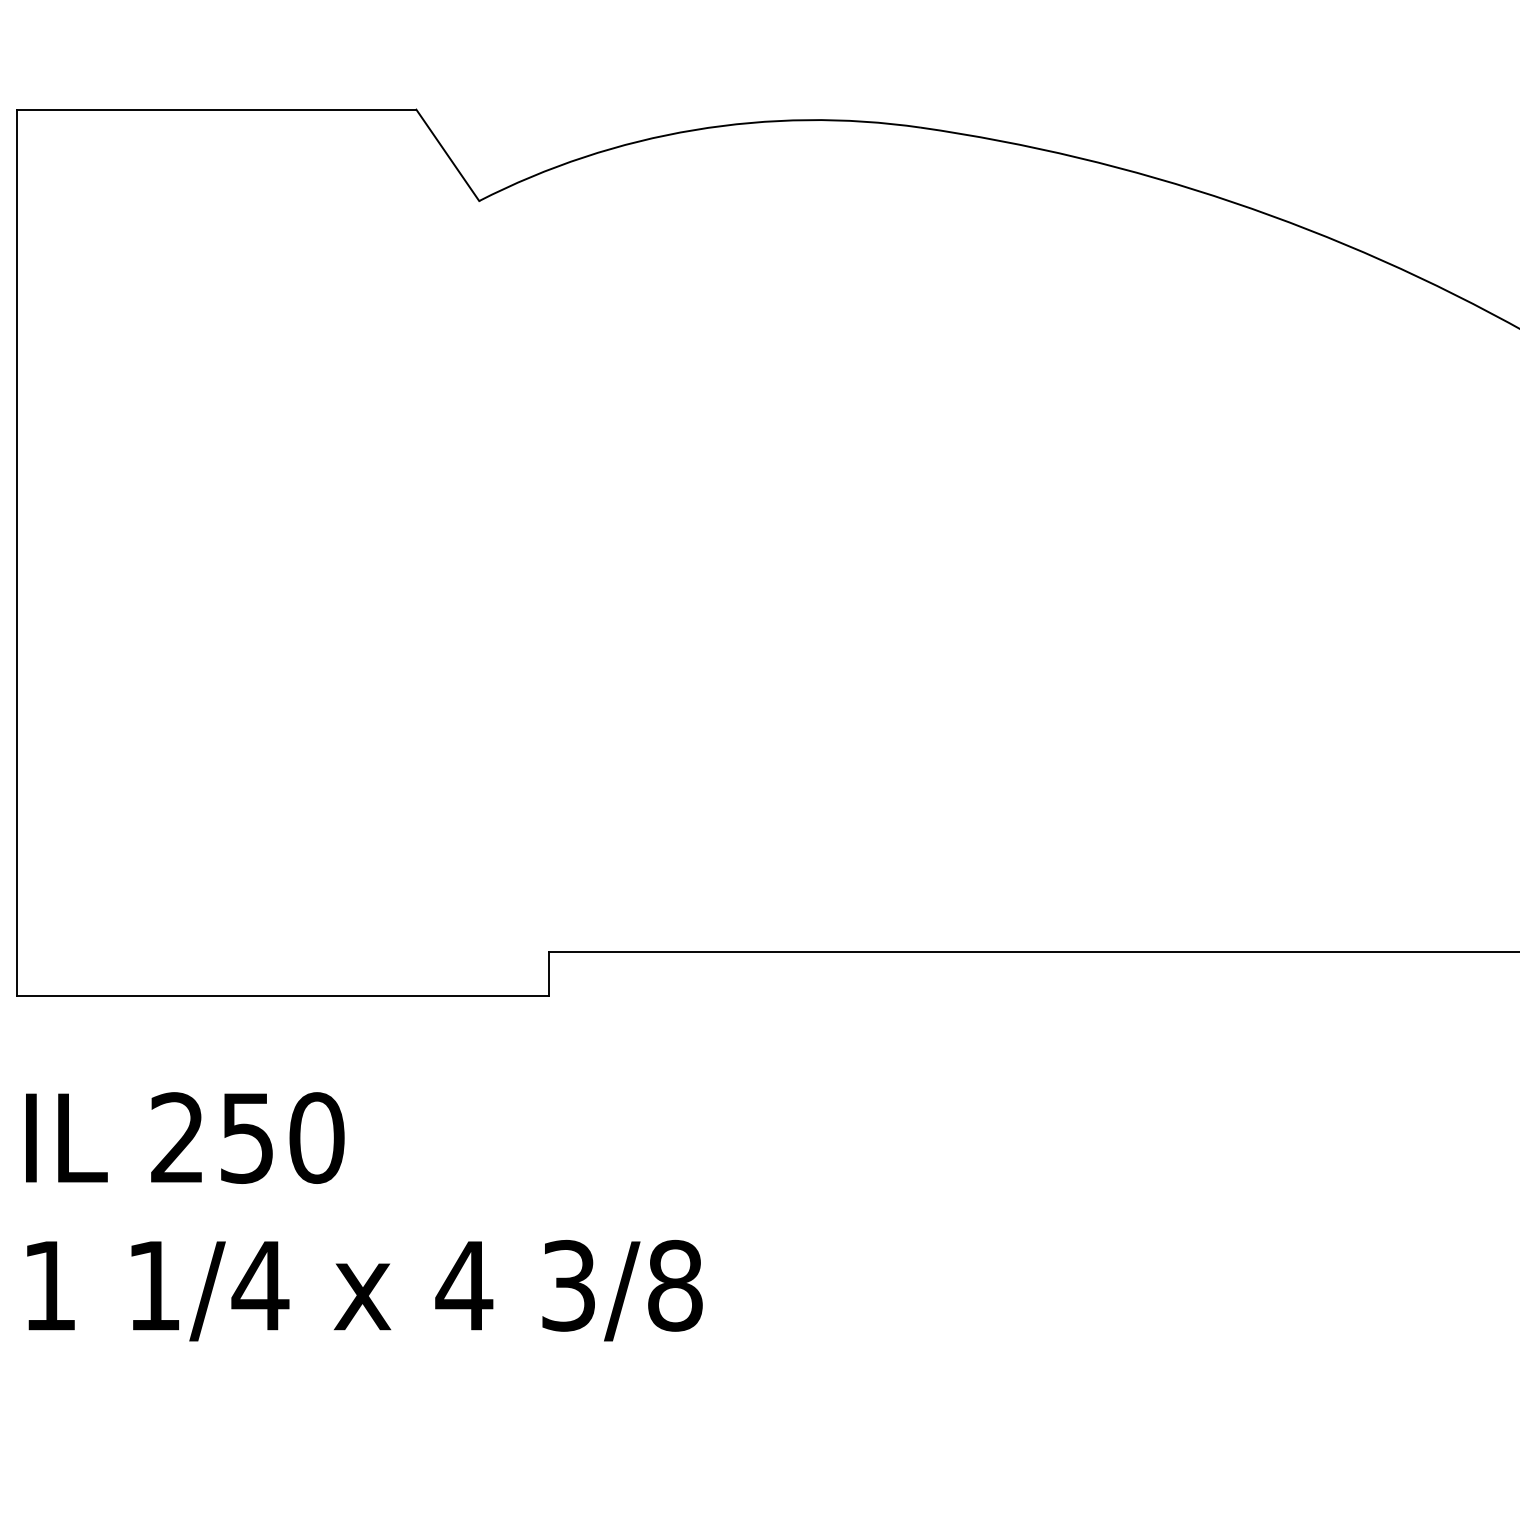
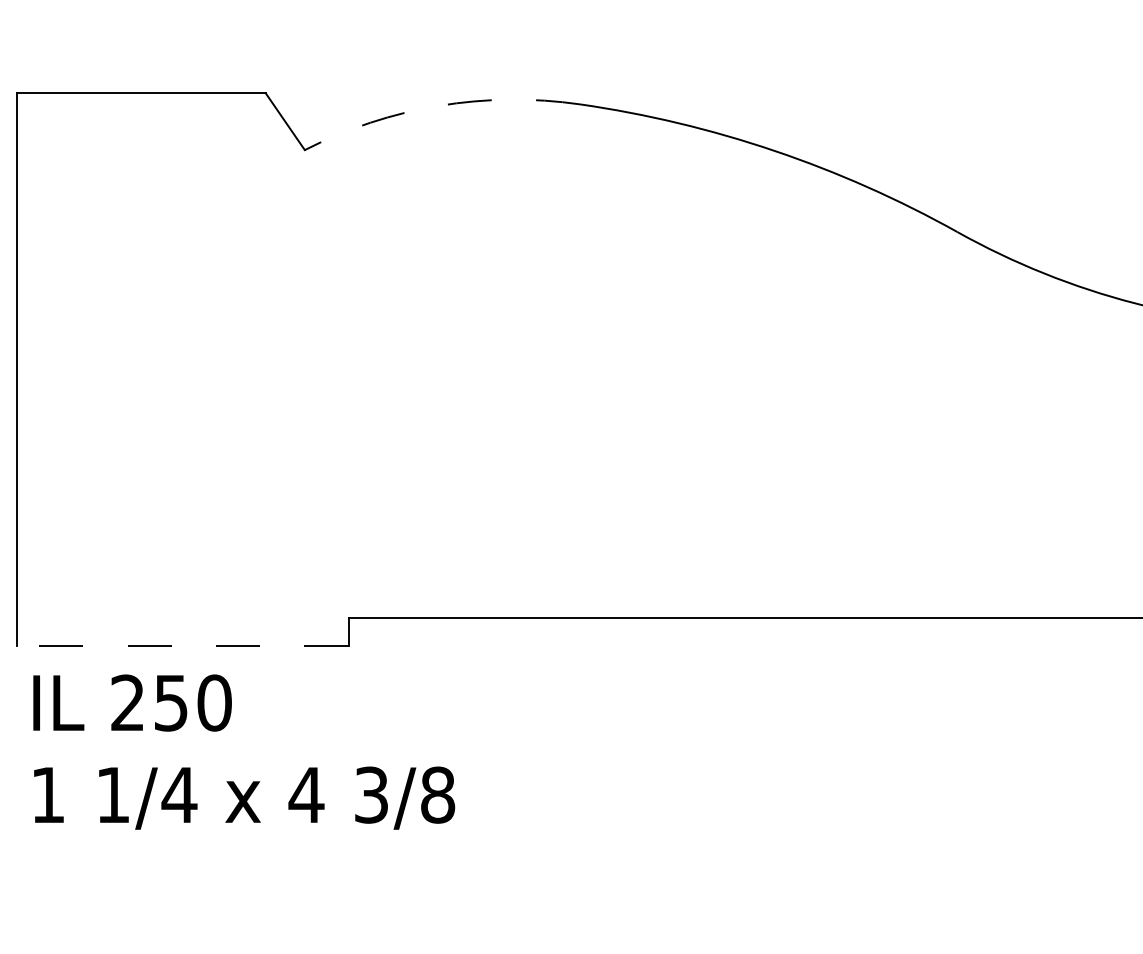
arc: (693, 129) -> (438, 105), solid -> dashed
line: (282, 995) -> (182, 645), solid -> dashed
text: (364, 1215) -> (244, 751), moved

